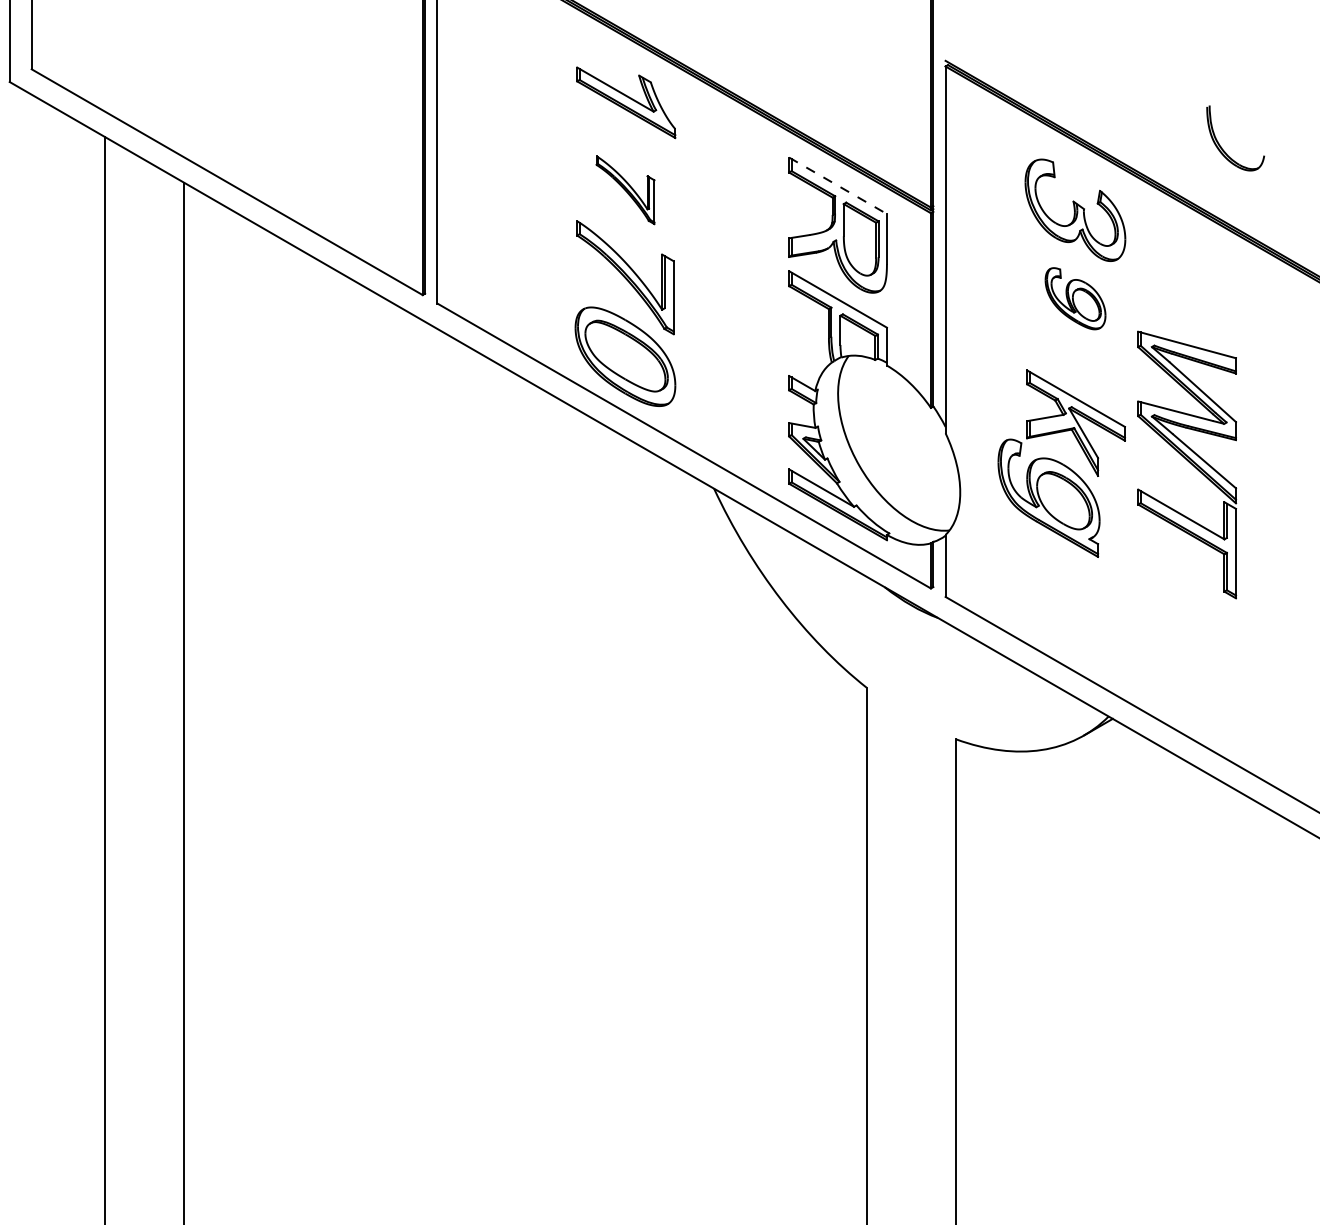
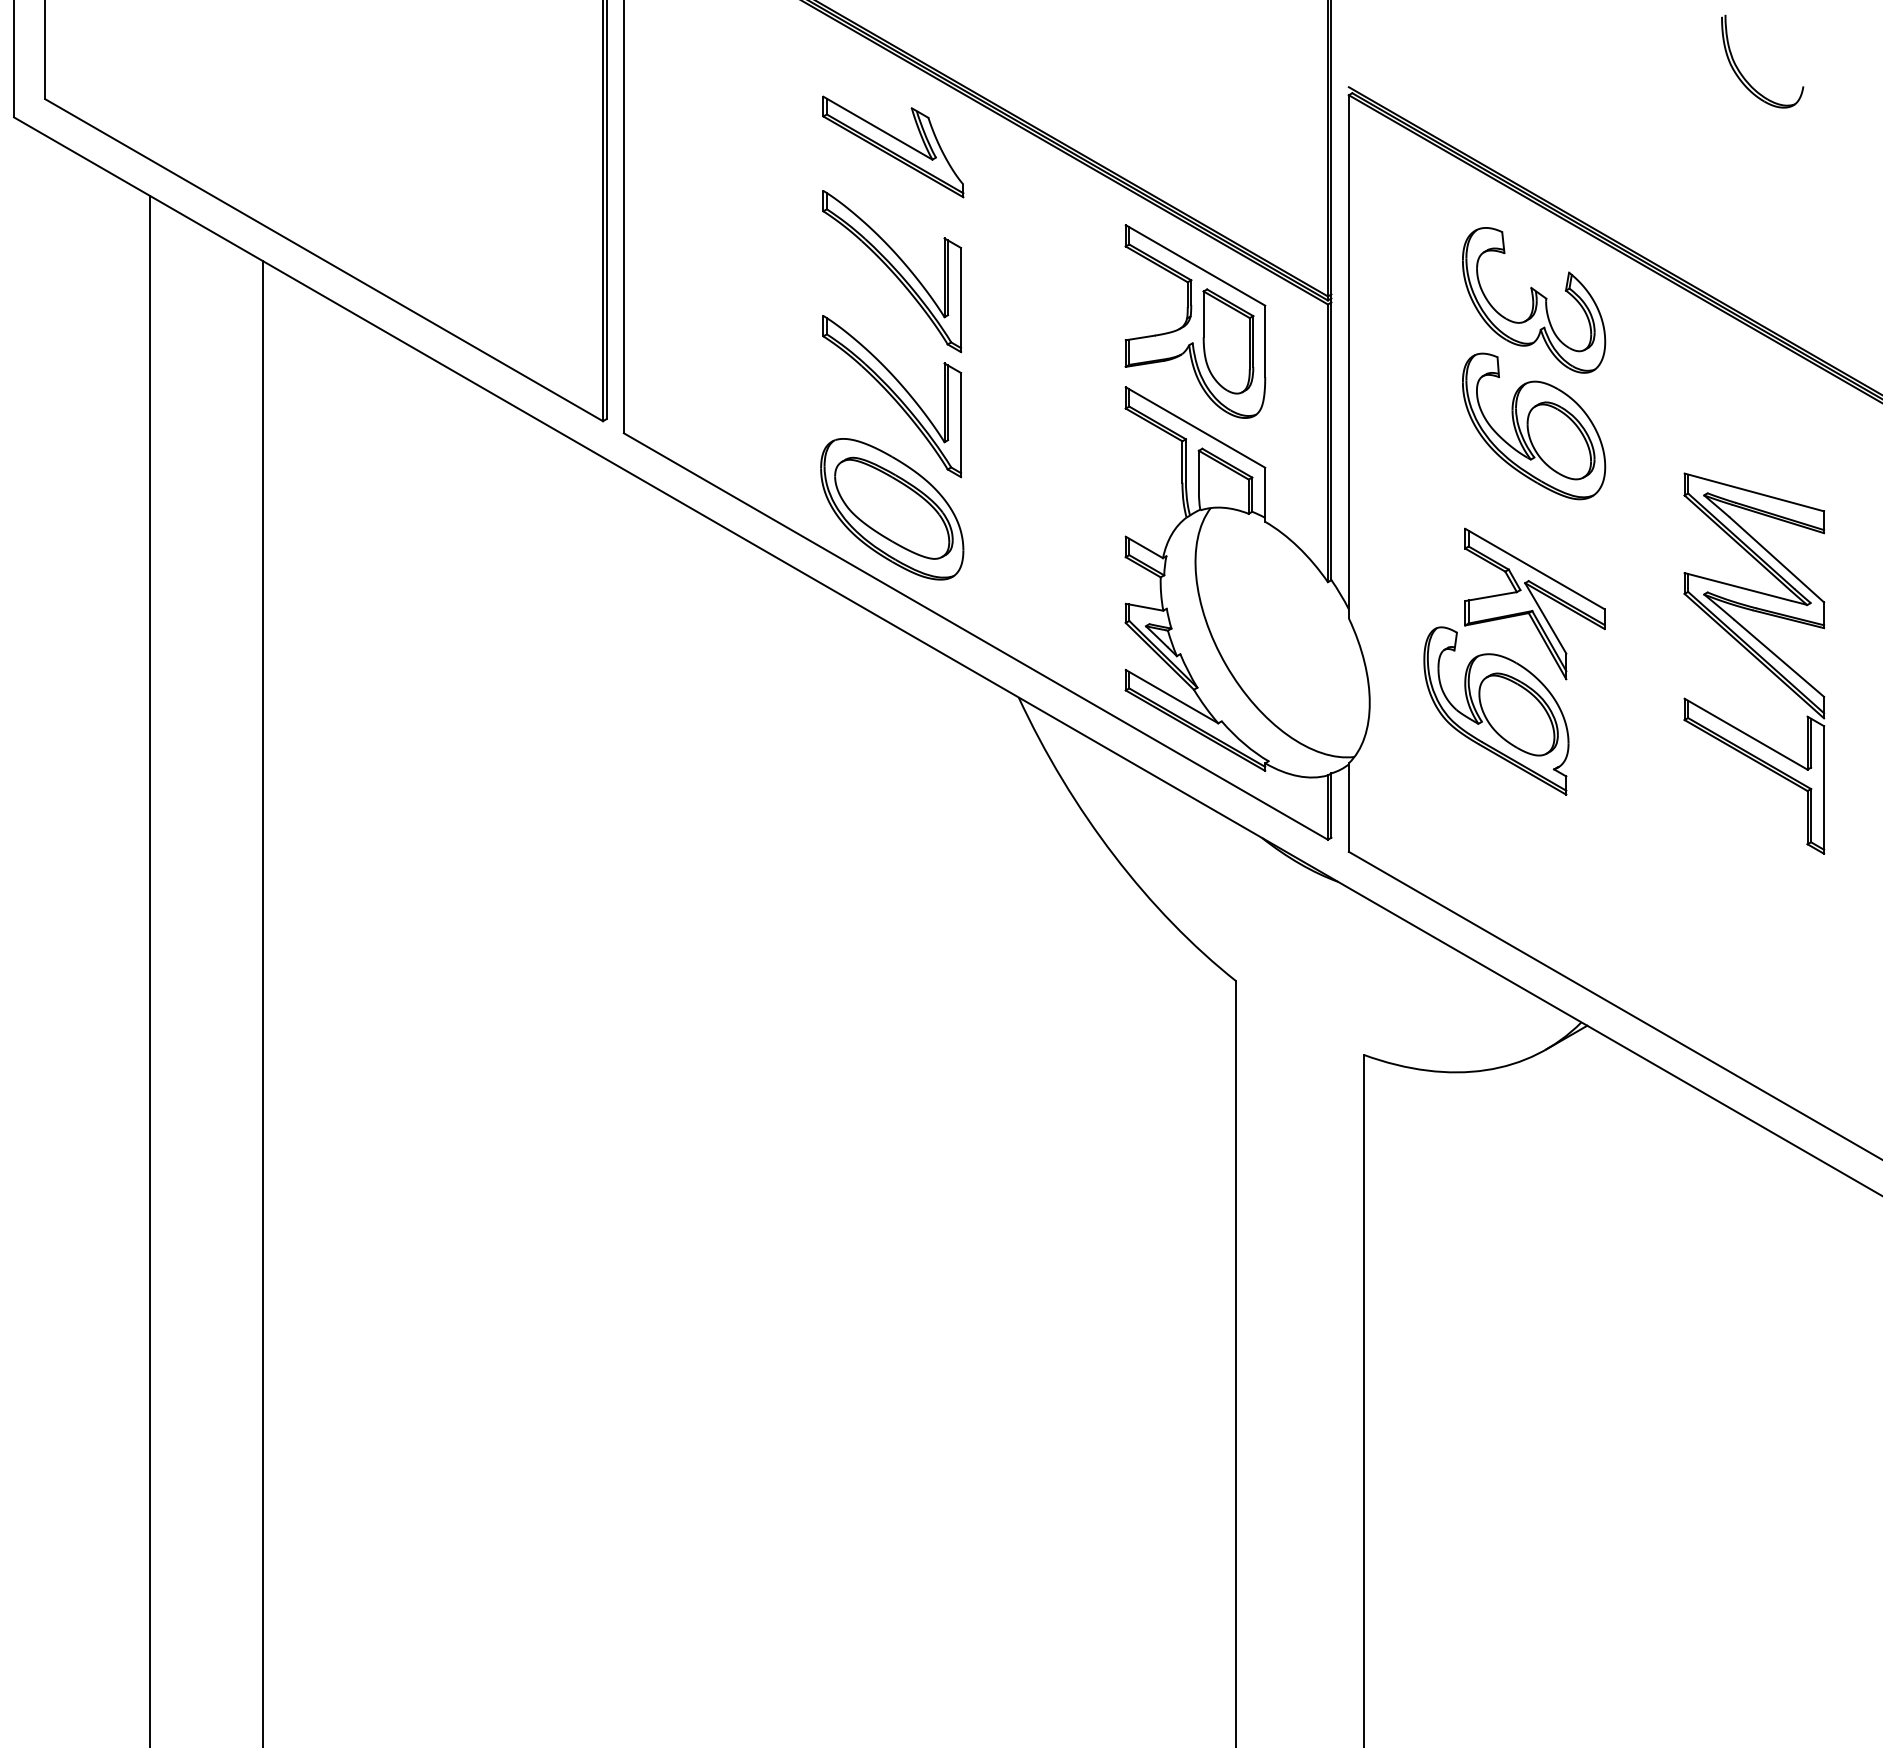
part: (1222, 148) -> (1743, 75), moved
line: (838, 185) -> (1195, 265), dashed -> solid
part: (625, 190) -> (892, 271), size x1.67
part: (1075, 298) -> (1534, 426), size x1.67
part: (1187, 464) -> (1754, 663), moved

